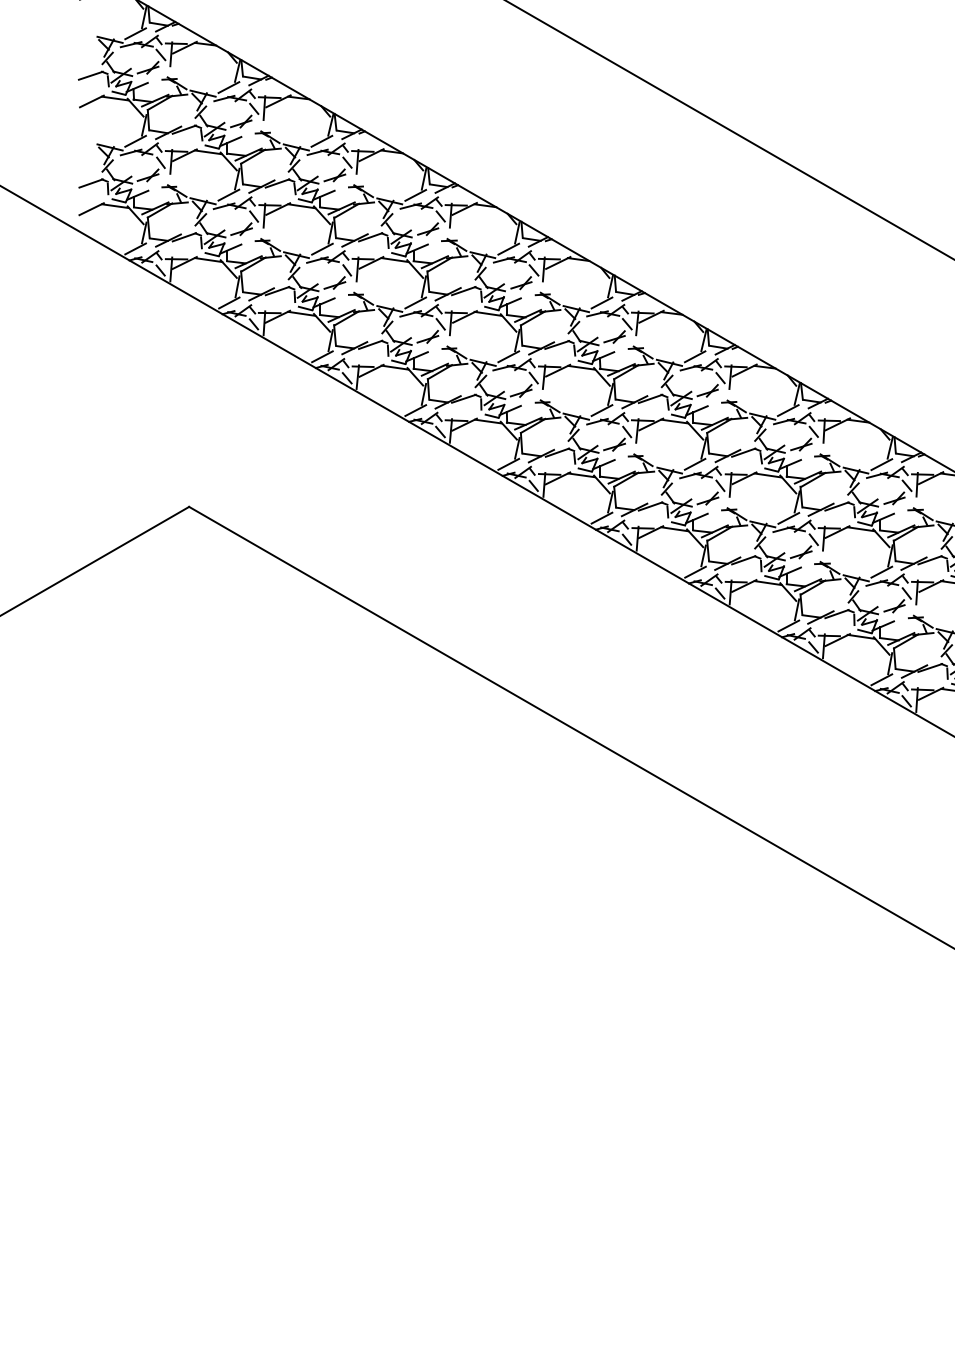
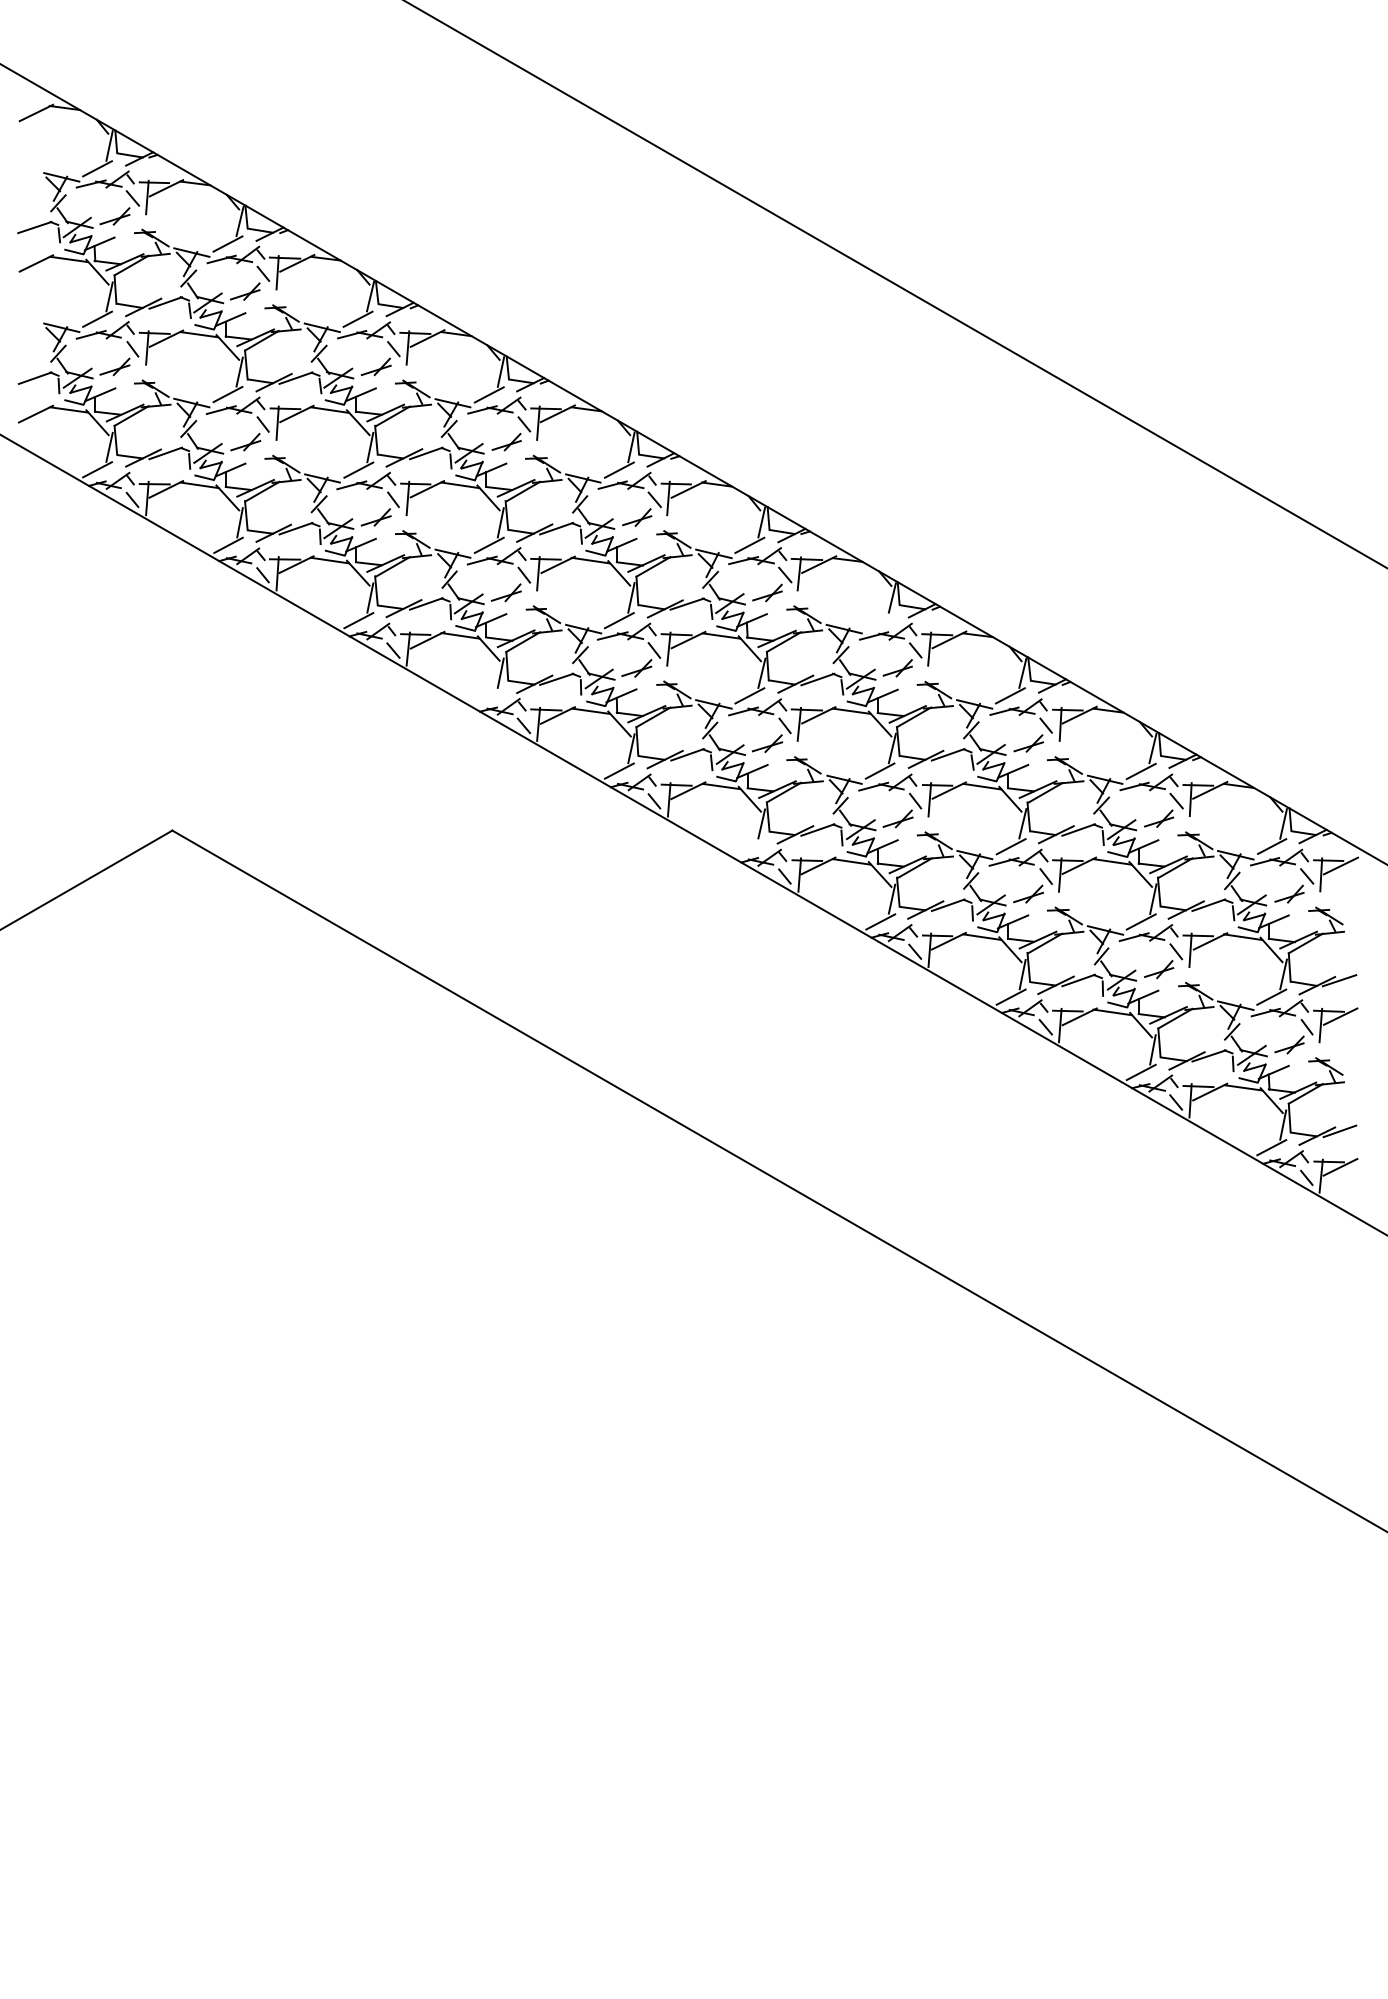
line: (694, 356) -> (879, 620), removed
line: (415, 410) -> (488, 695), removed
line: (601, 517) -> (749, 845), removed

